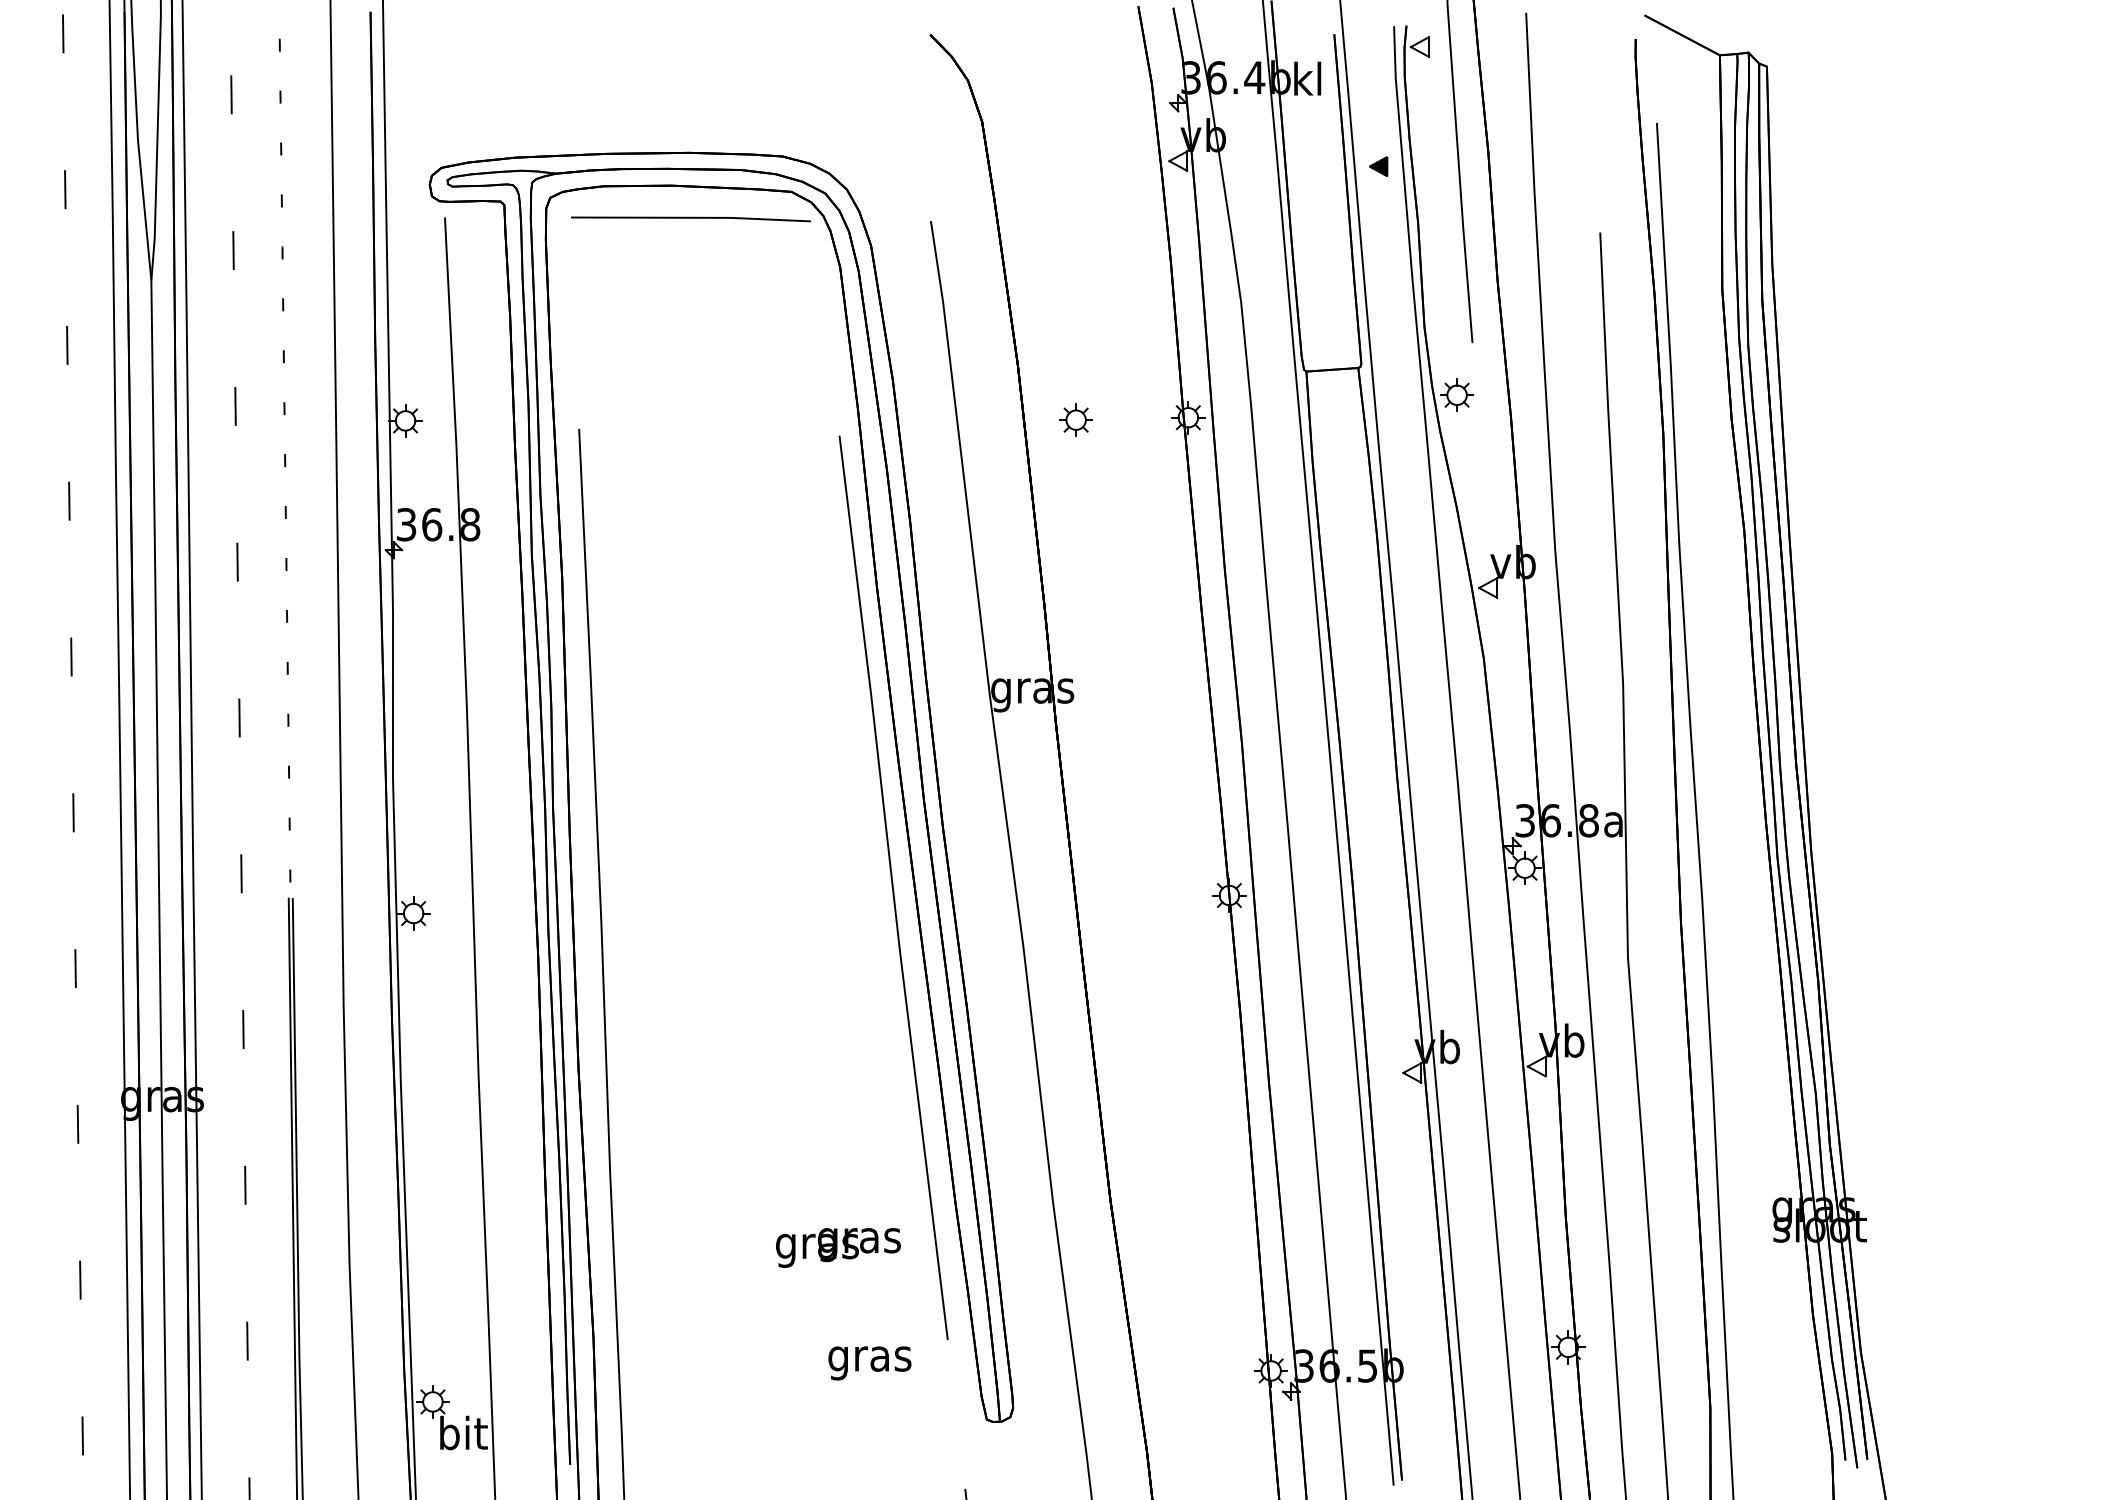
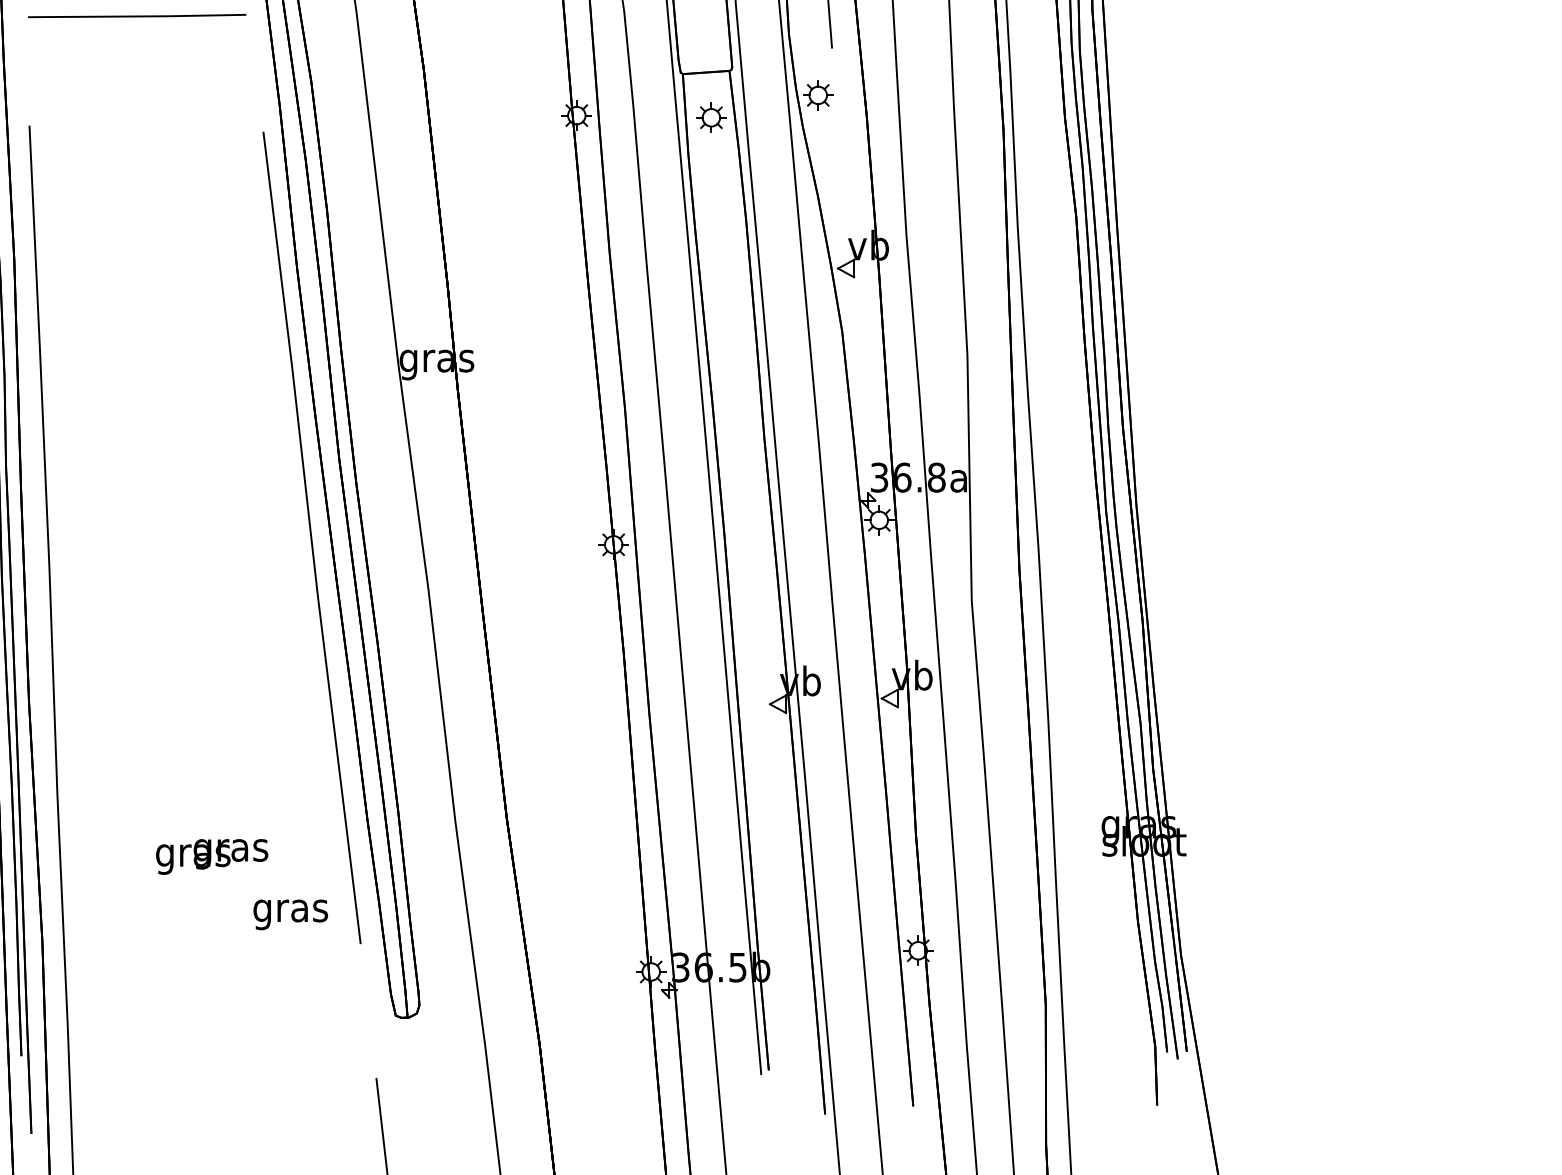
line: (698, 306) -> (136, 15), added
part: (1075, 419) -> (710, 117), moved
text: (838, 1247) -> (212, 856), moved
text: (869, 1363) -> (290, 914), moved

